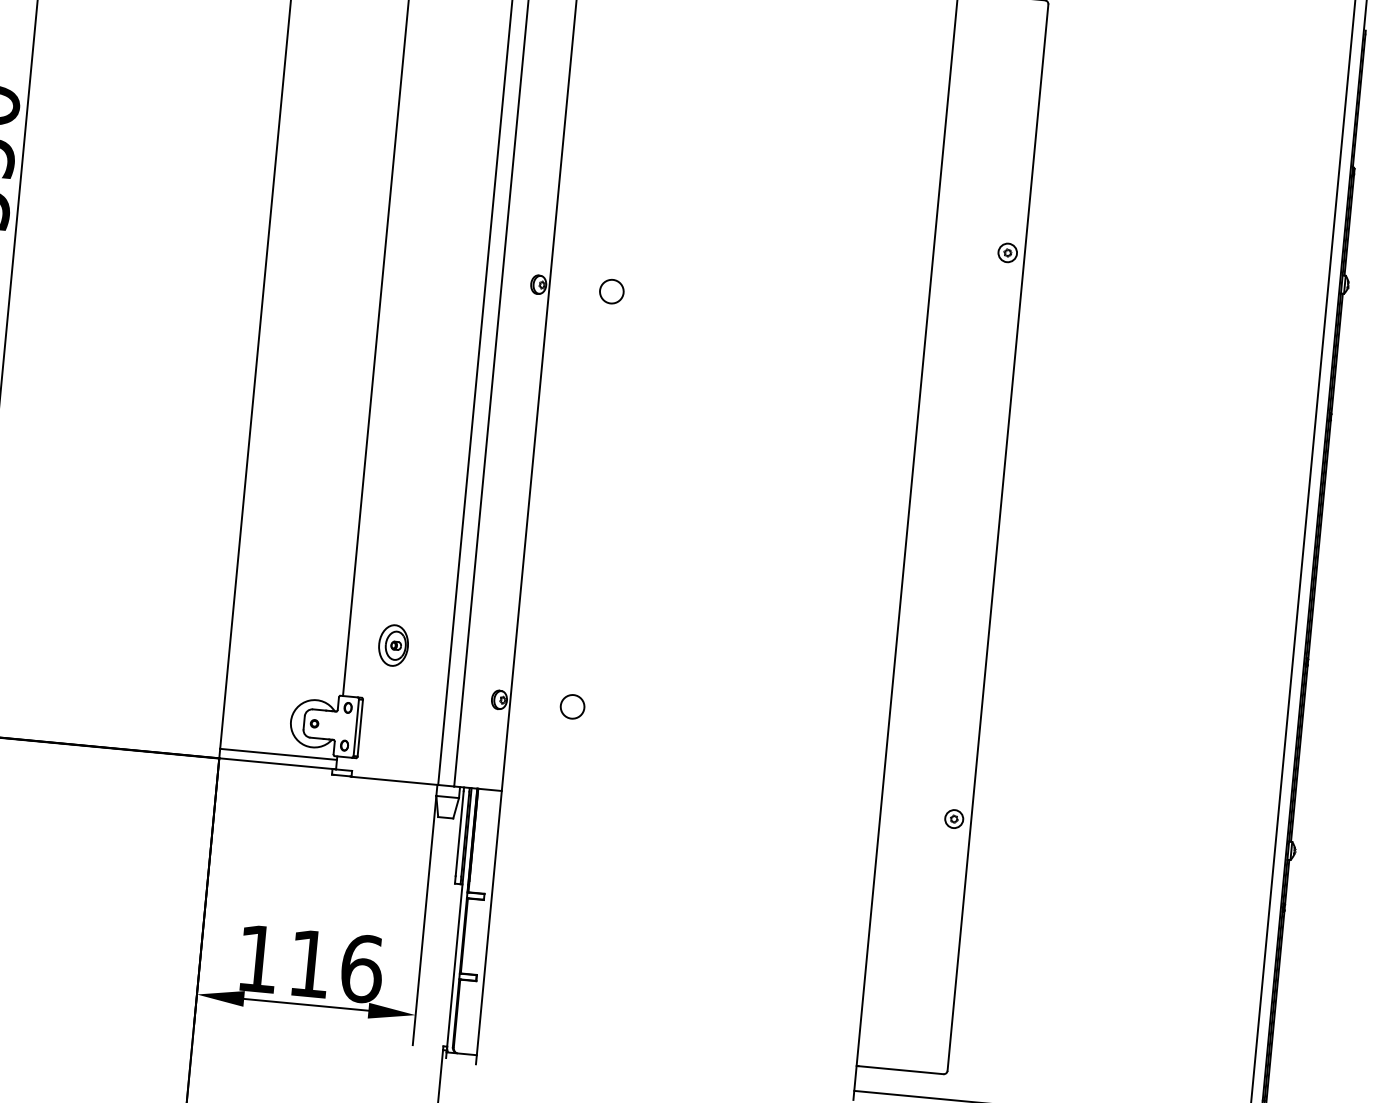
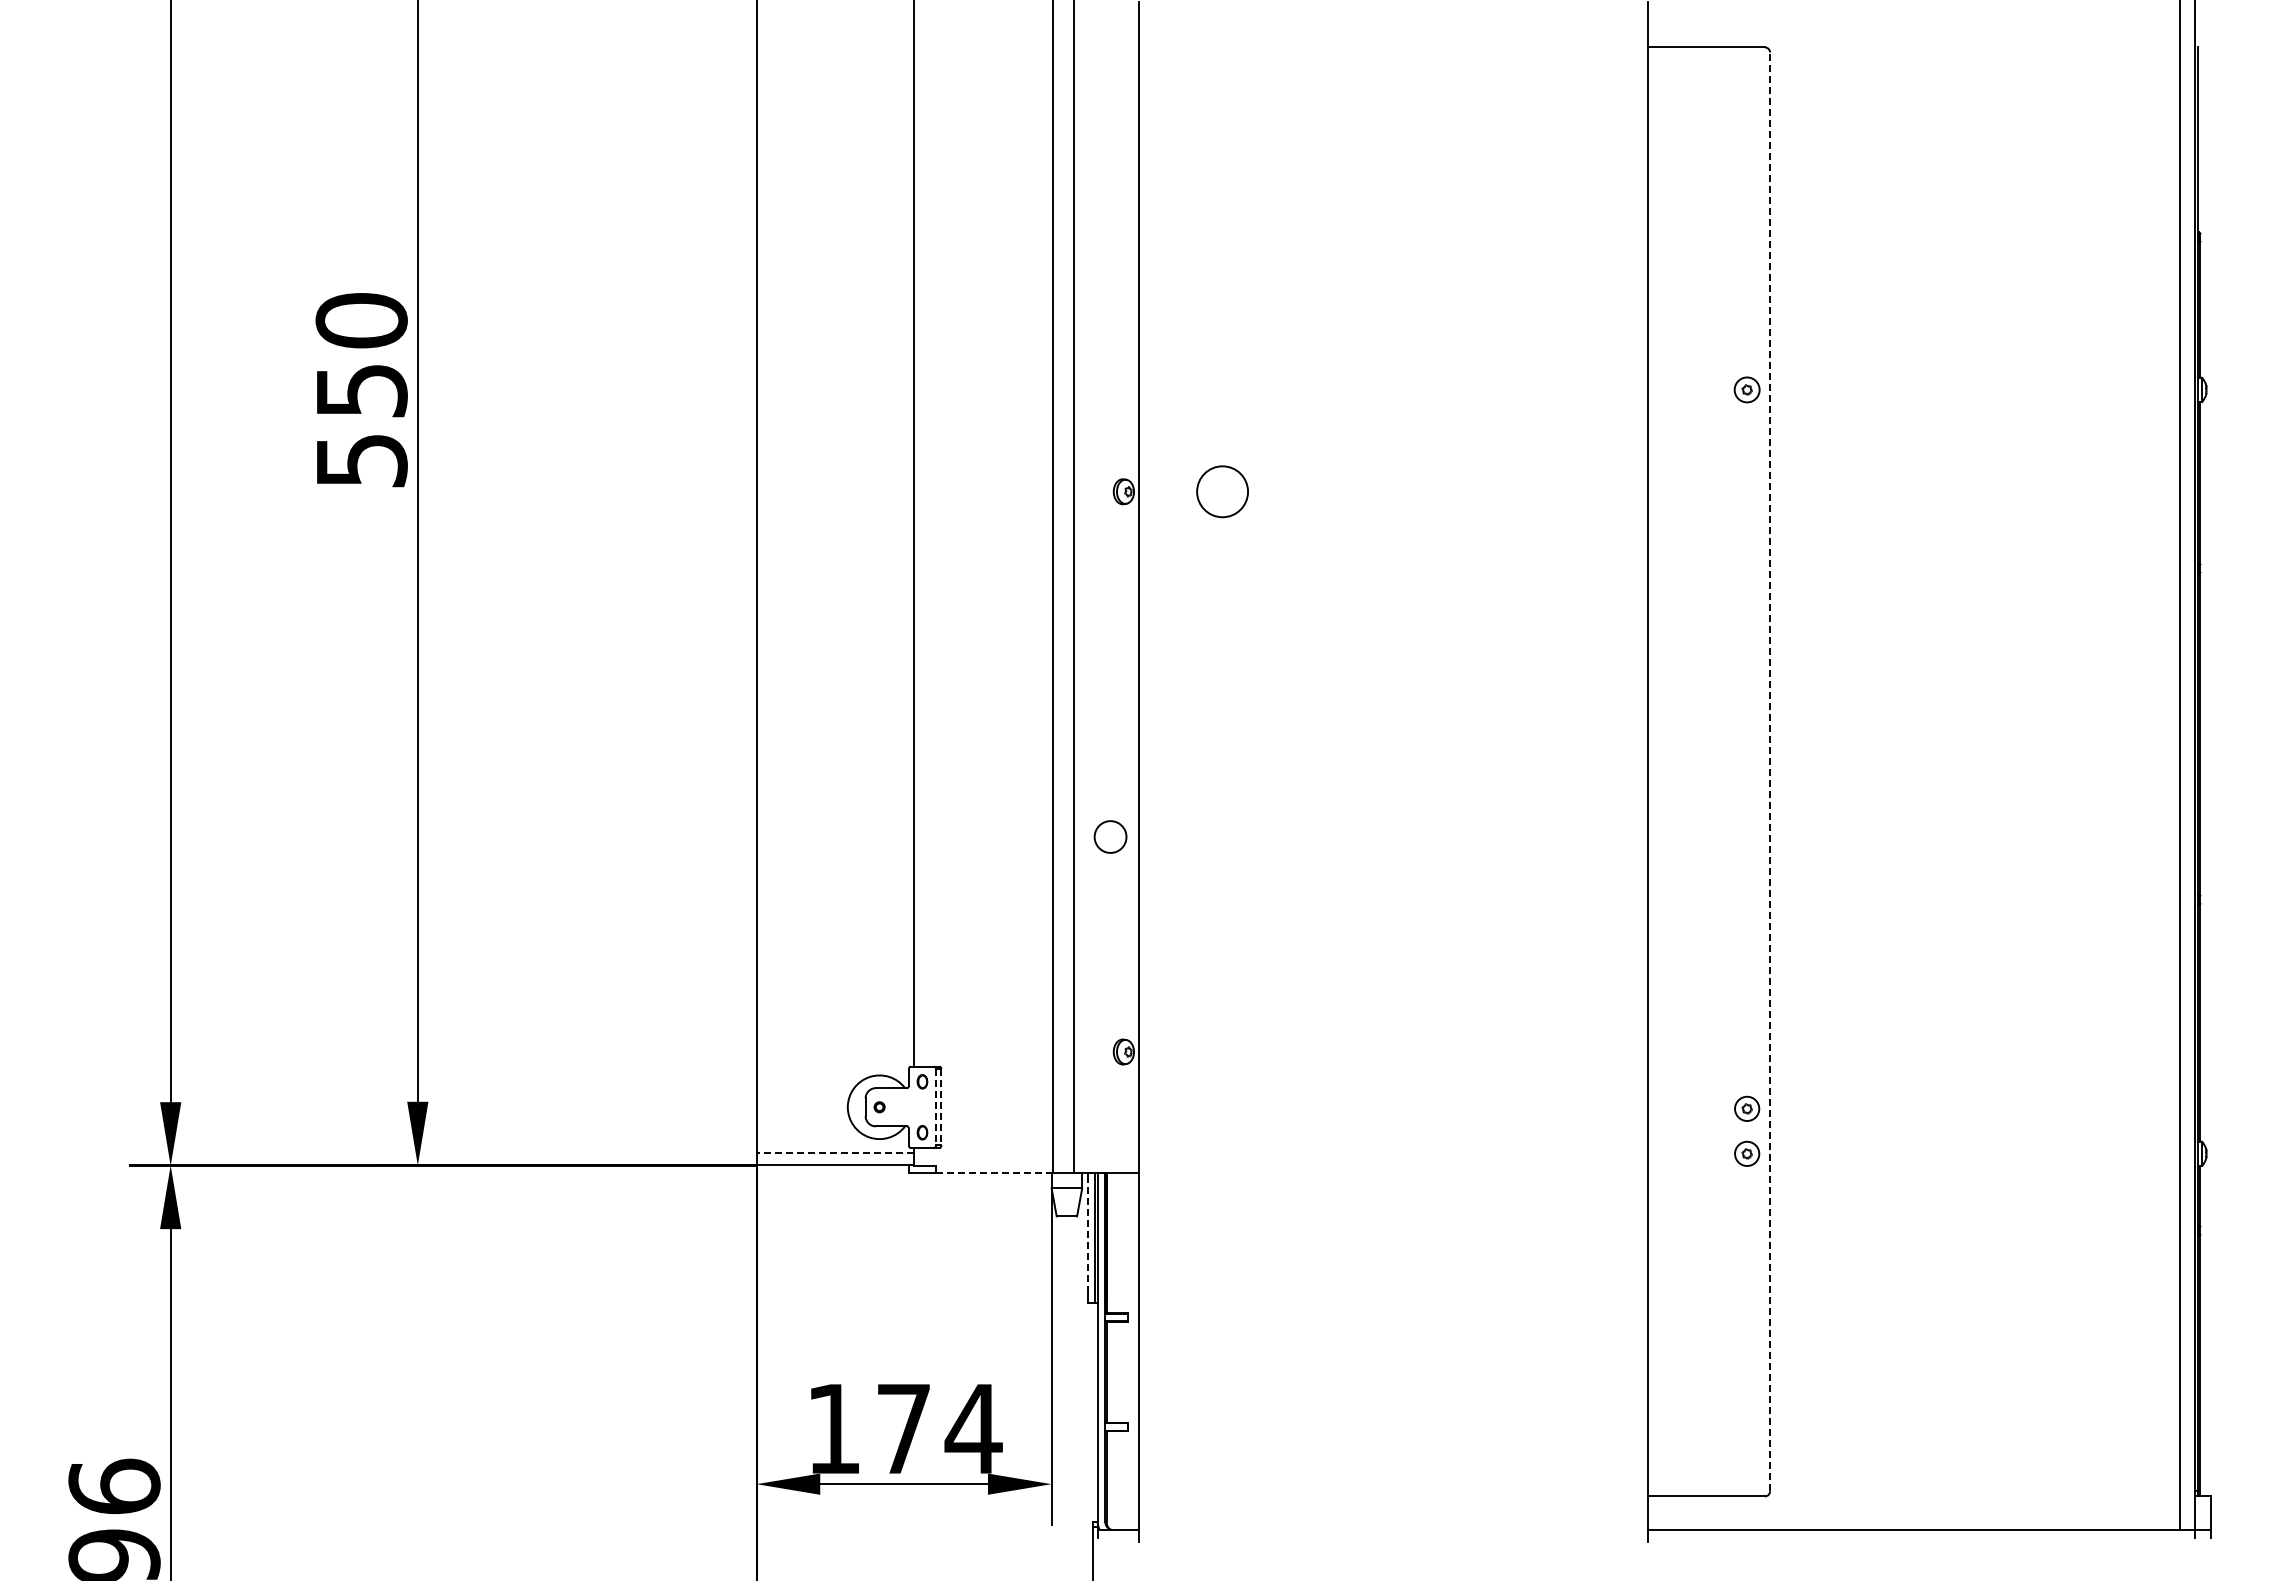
circle: (611, 291) -> (1222, 491), size x1.6
line: (998, 537) -> (1770, 771), solid -> dashed
part: (393, 645) -> (975, 992), removed
circle: (572, 706) -> (1110, 836), moved
line: (355, 727) -> (935, 1107), solid -> dashed
line: (360, 728) -> (941, 1107), solid -> dashed
line: (278, 754) -> (835, 1152), solid -> dashed
line: (394, 780) -> (993, 1173), solid -> dashed
part: (957, 785) -> (1747, 1108), added
line: (459, 833) -> (1087, 1235), solid -> dashed
text: (337, 966) -> (940, 1428), 116 -> 174

